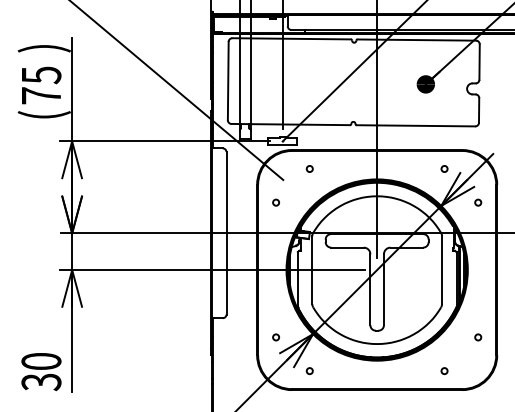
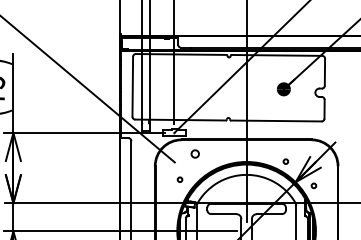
circle: (309, 168) -> (194, 153), size x1.6
circle: (444, 168) -> (285, 161), moved
circle: (275, 202) -> (179, 179), moved
circle: (478, 202) -> (314, 185), moved

